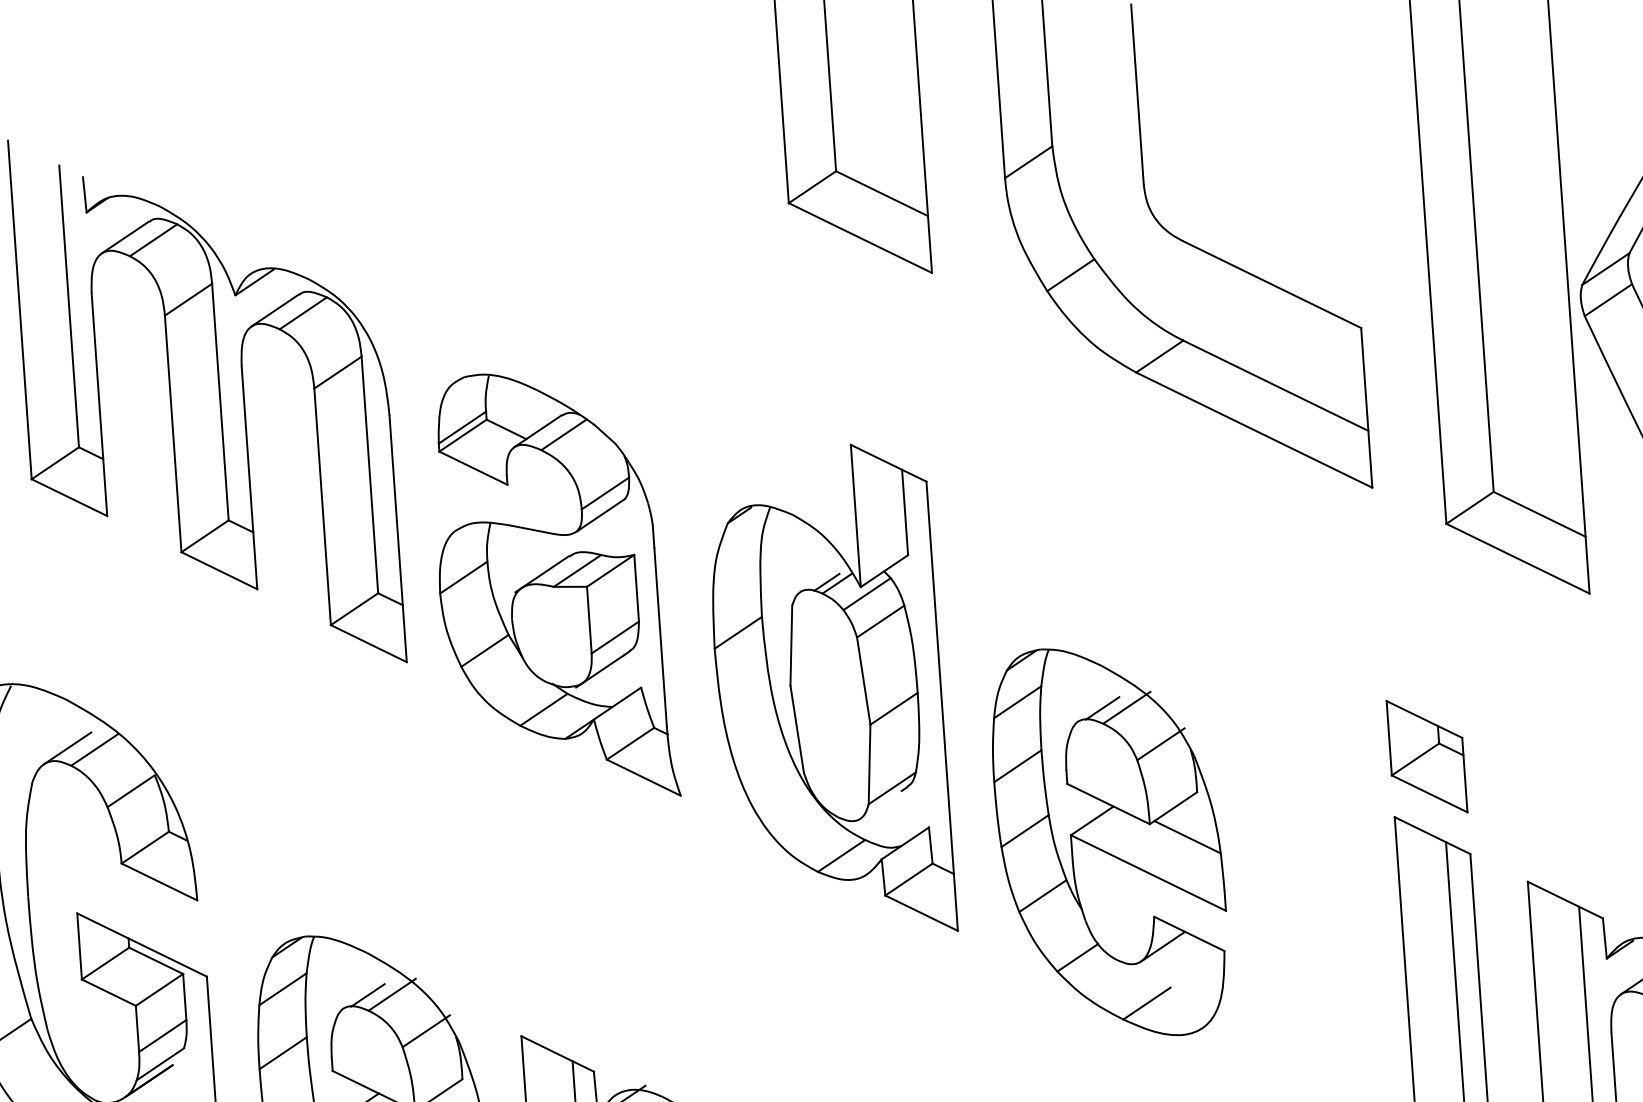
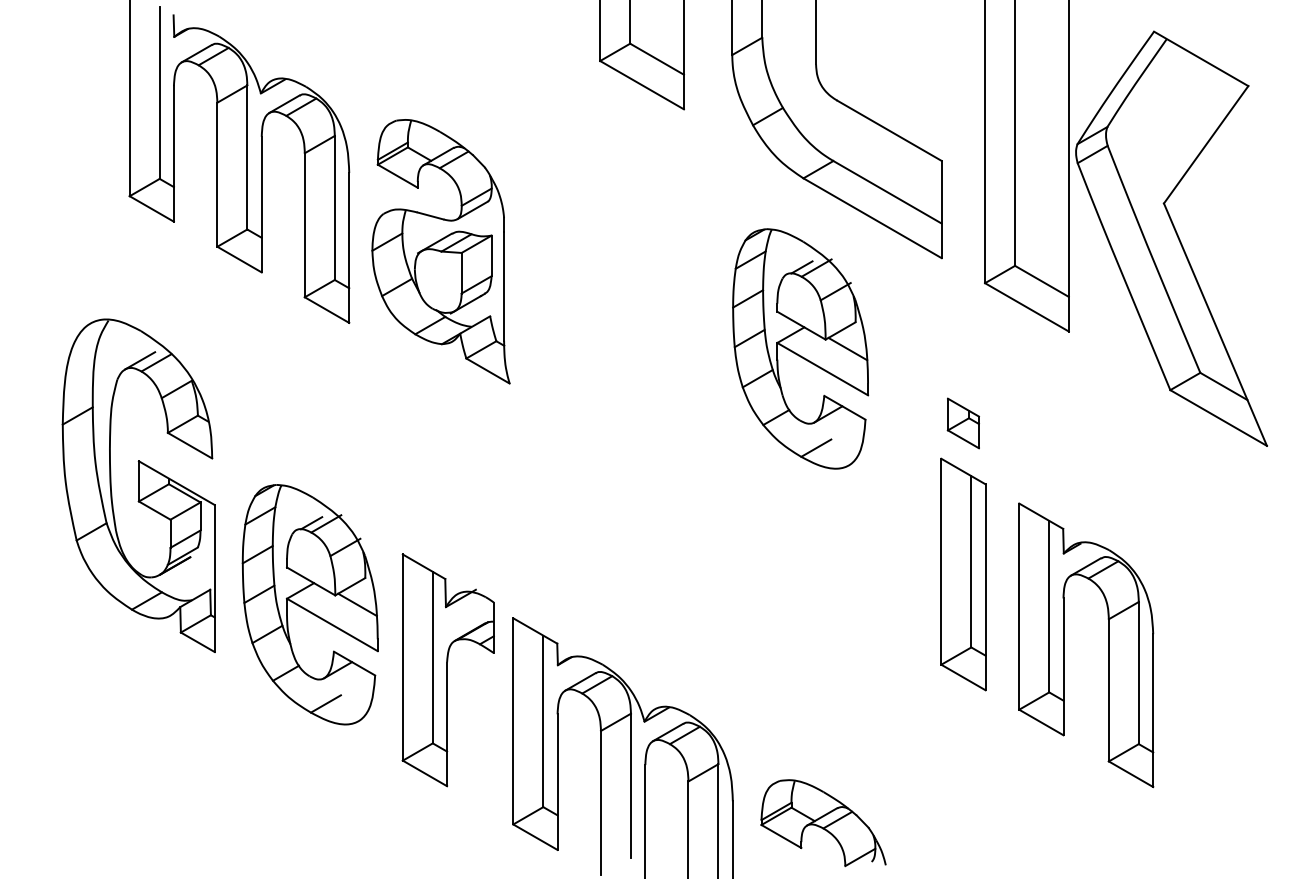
part: (552, 586) -> (440, 251), moved
part: (828, 692) -> (603, 359), removed
part: (1427, 756) -> (963, 423), size x0.7
part: (1109, 841) -> (800, 348), moved

